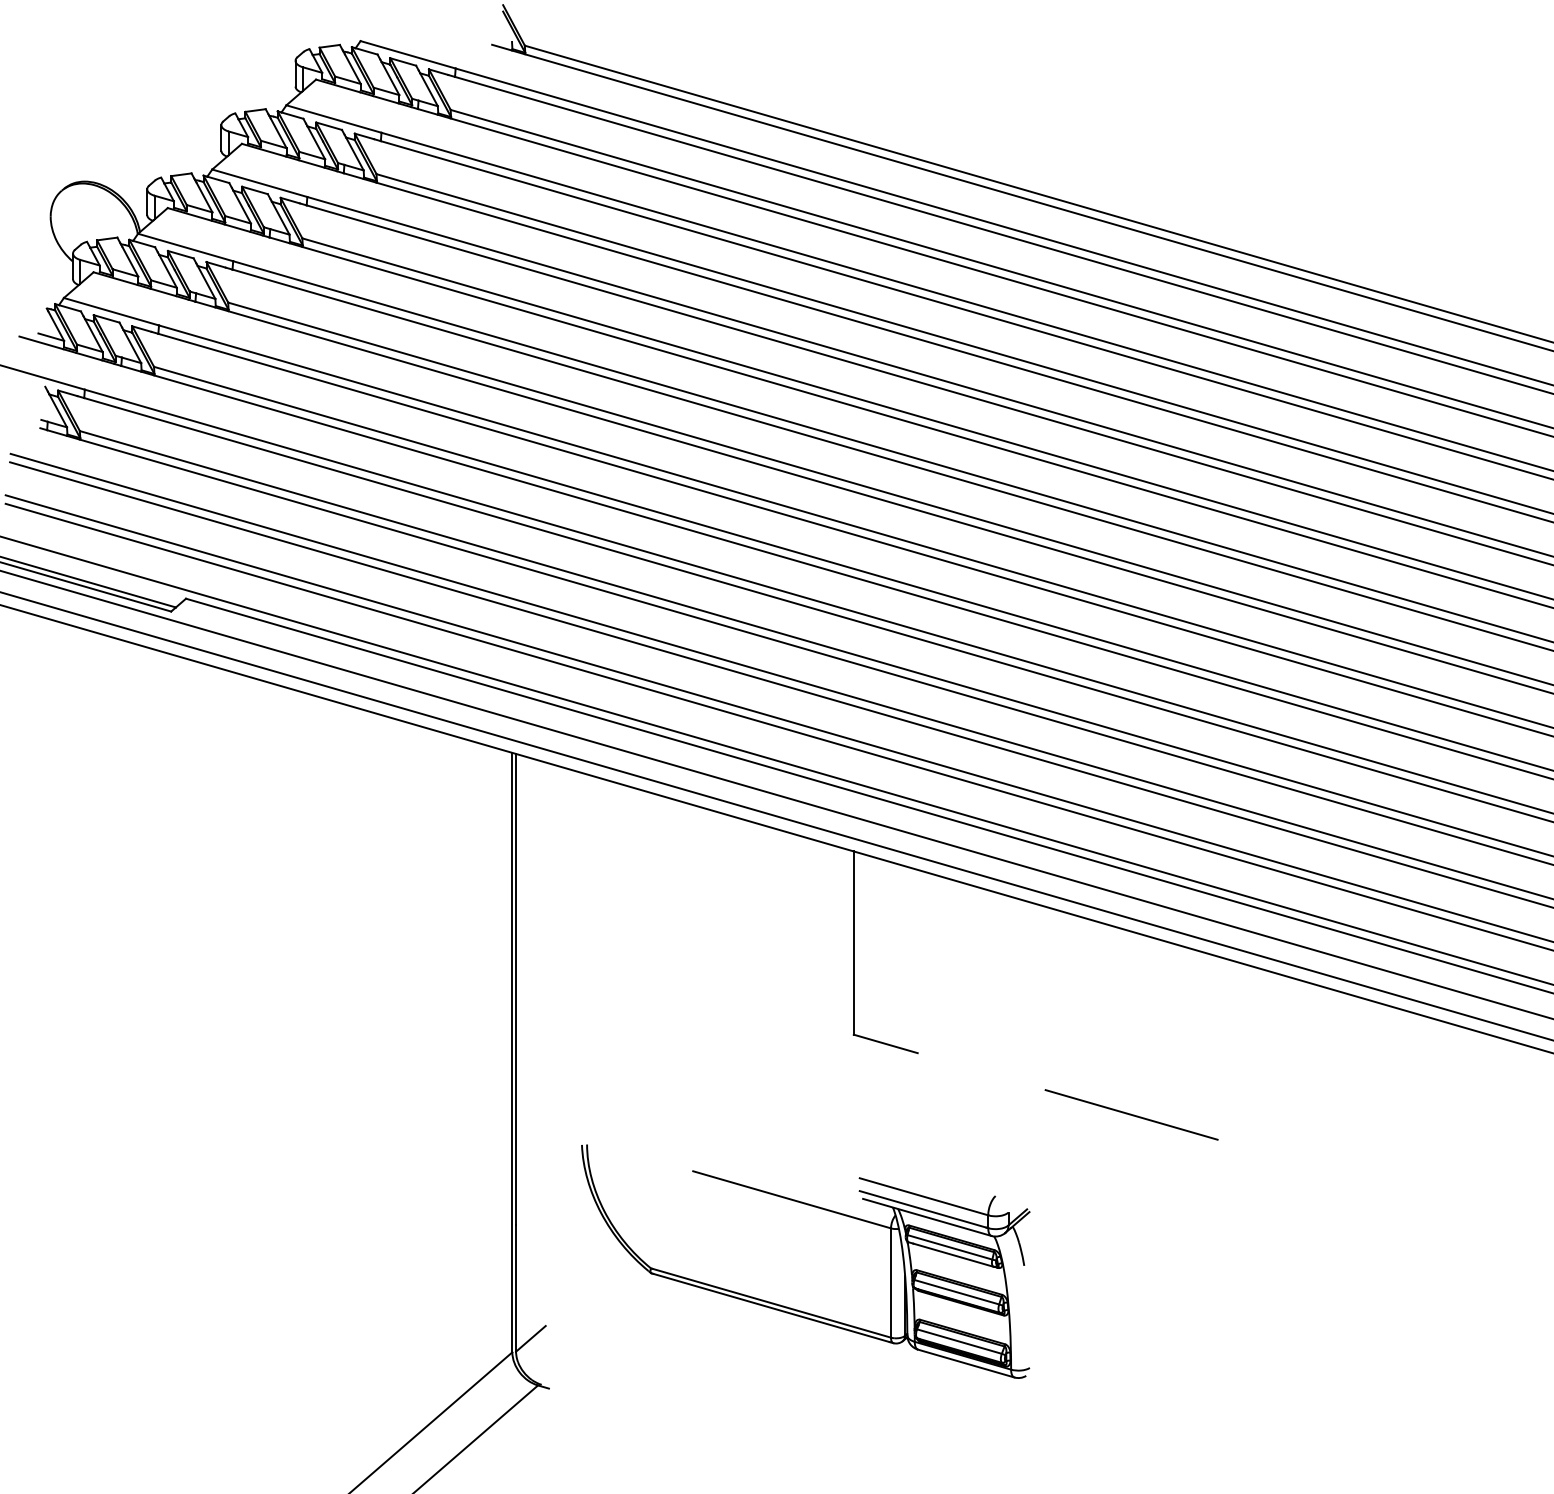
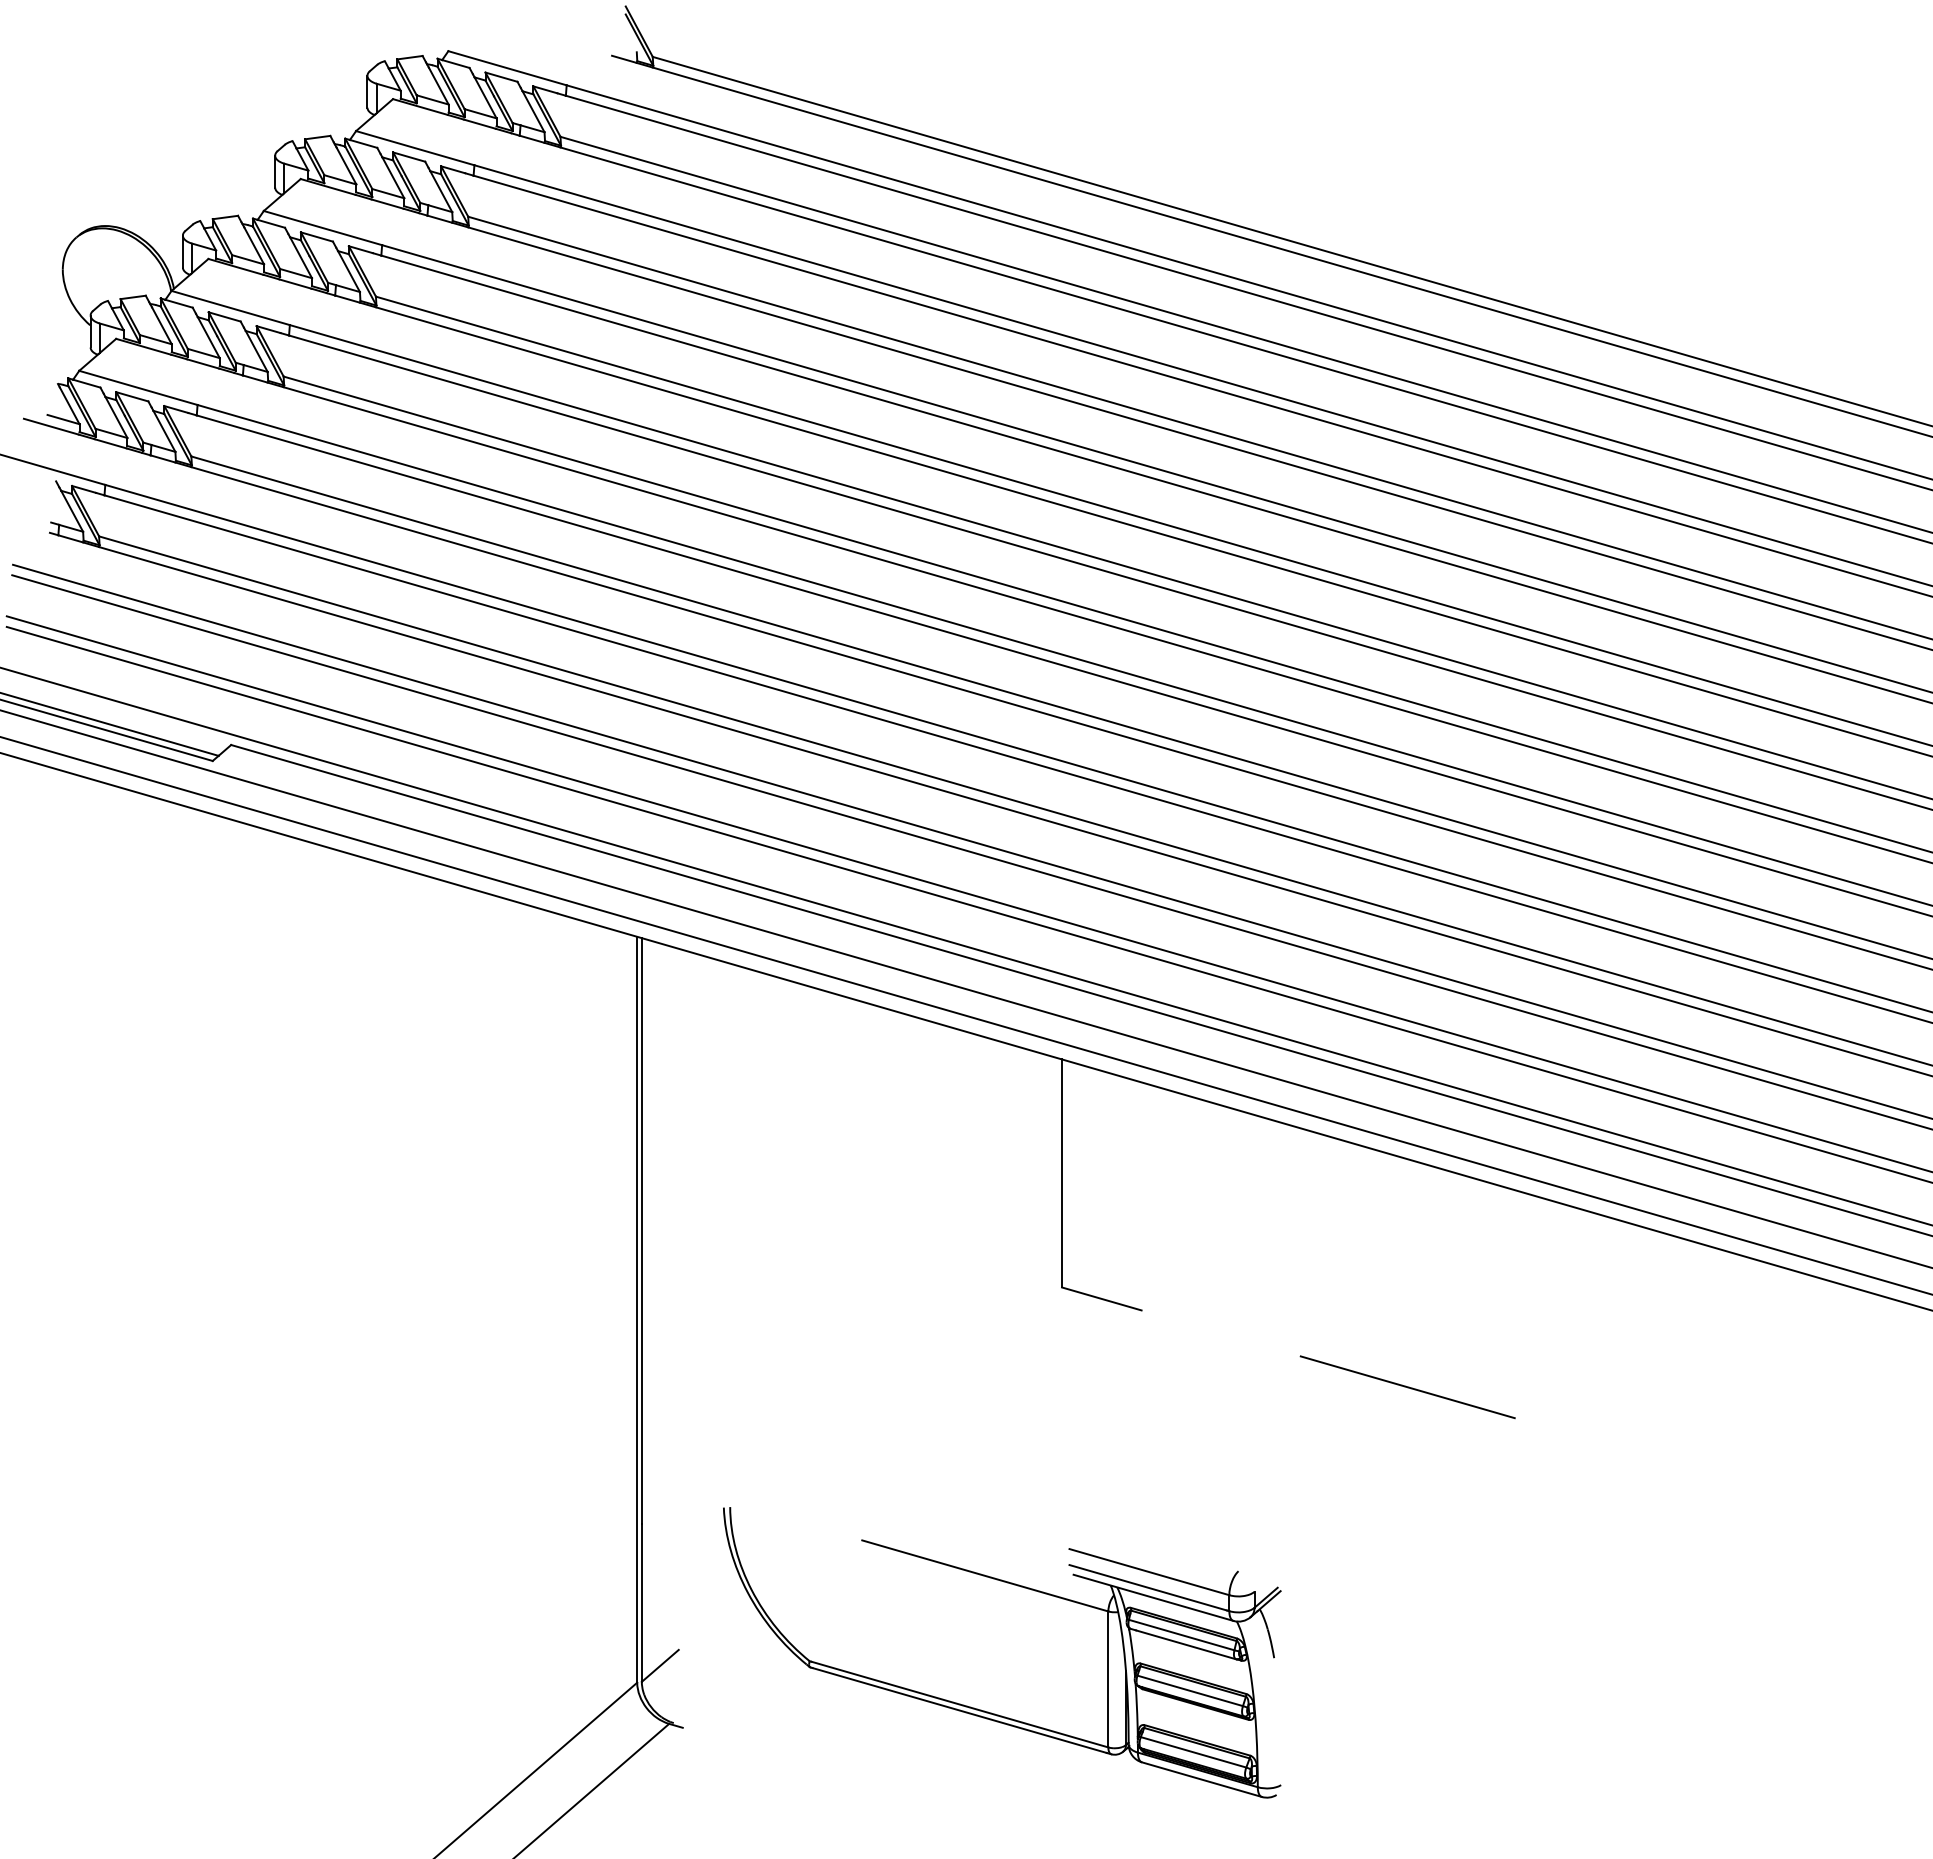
part: (794, 1308) -> (988, 1711), moved

